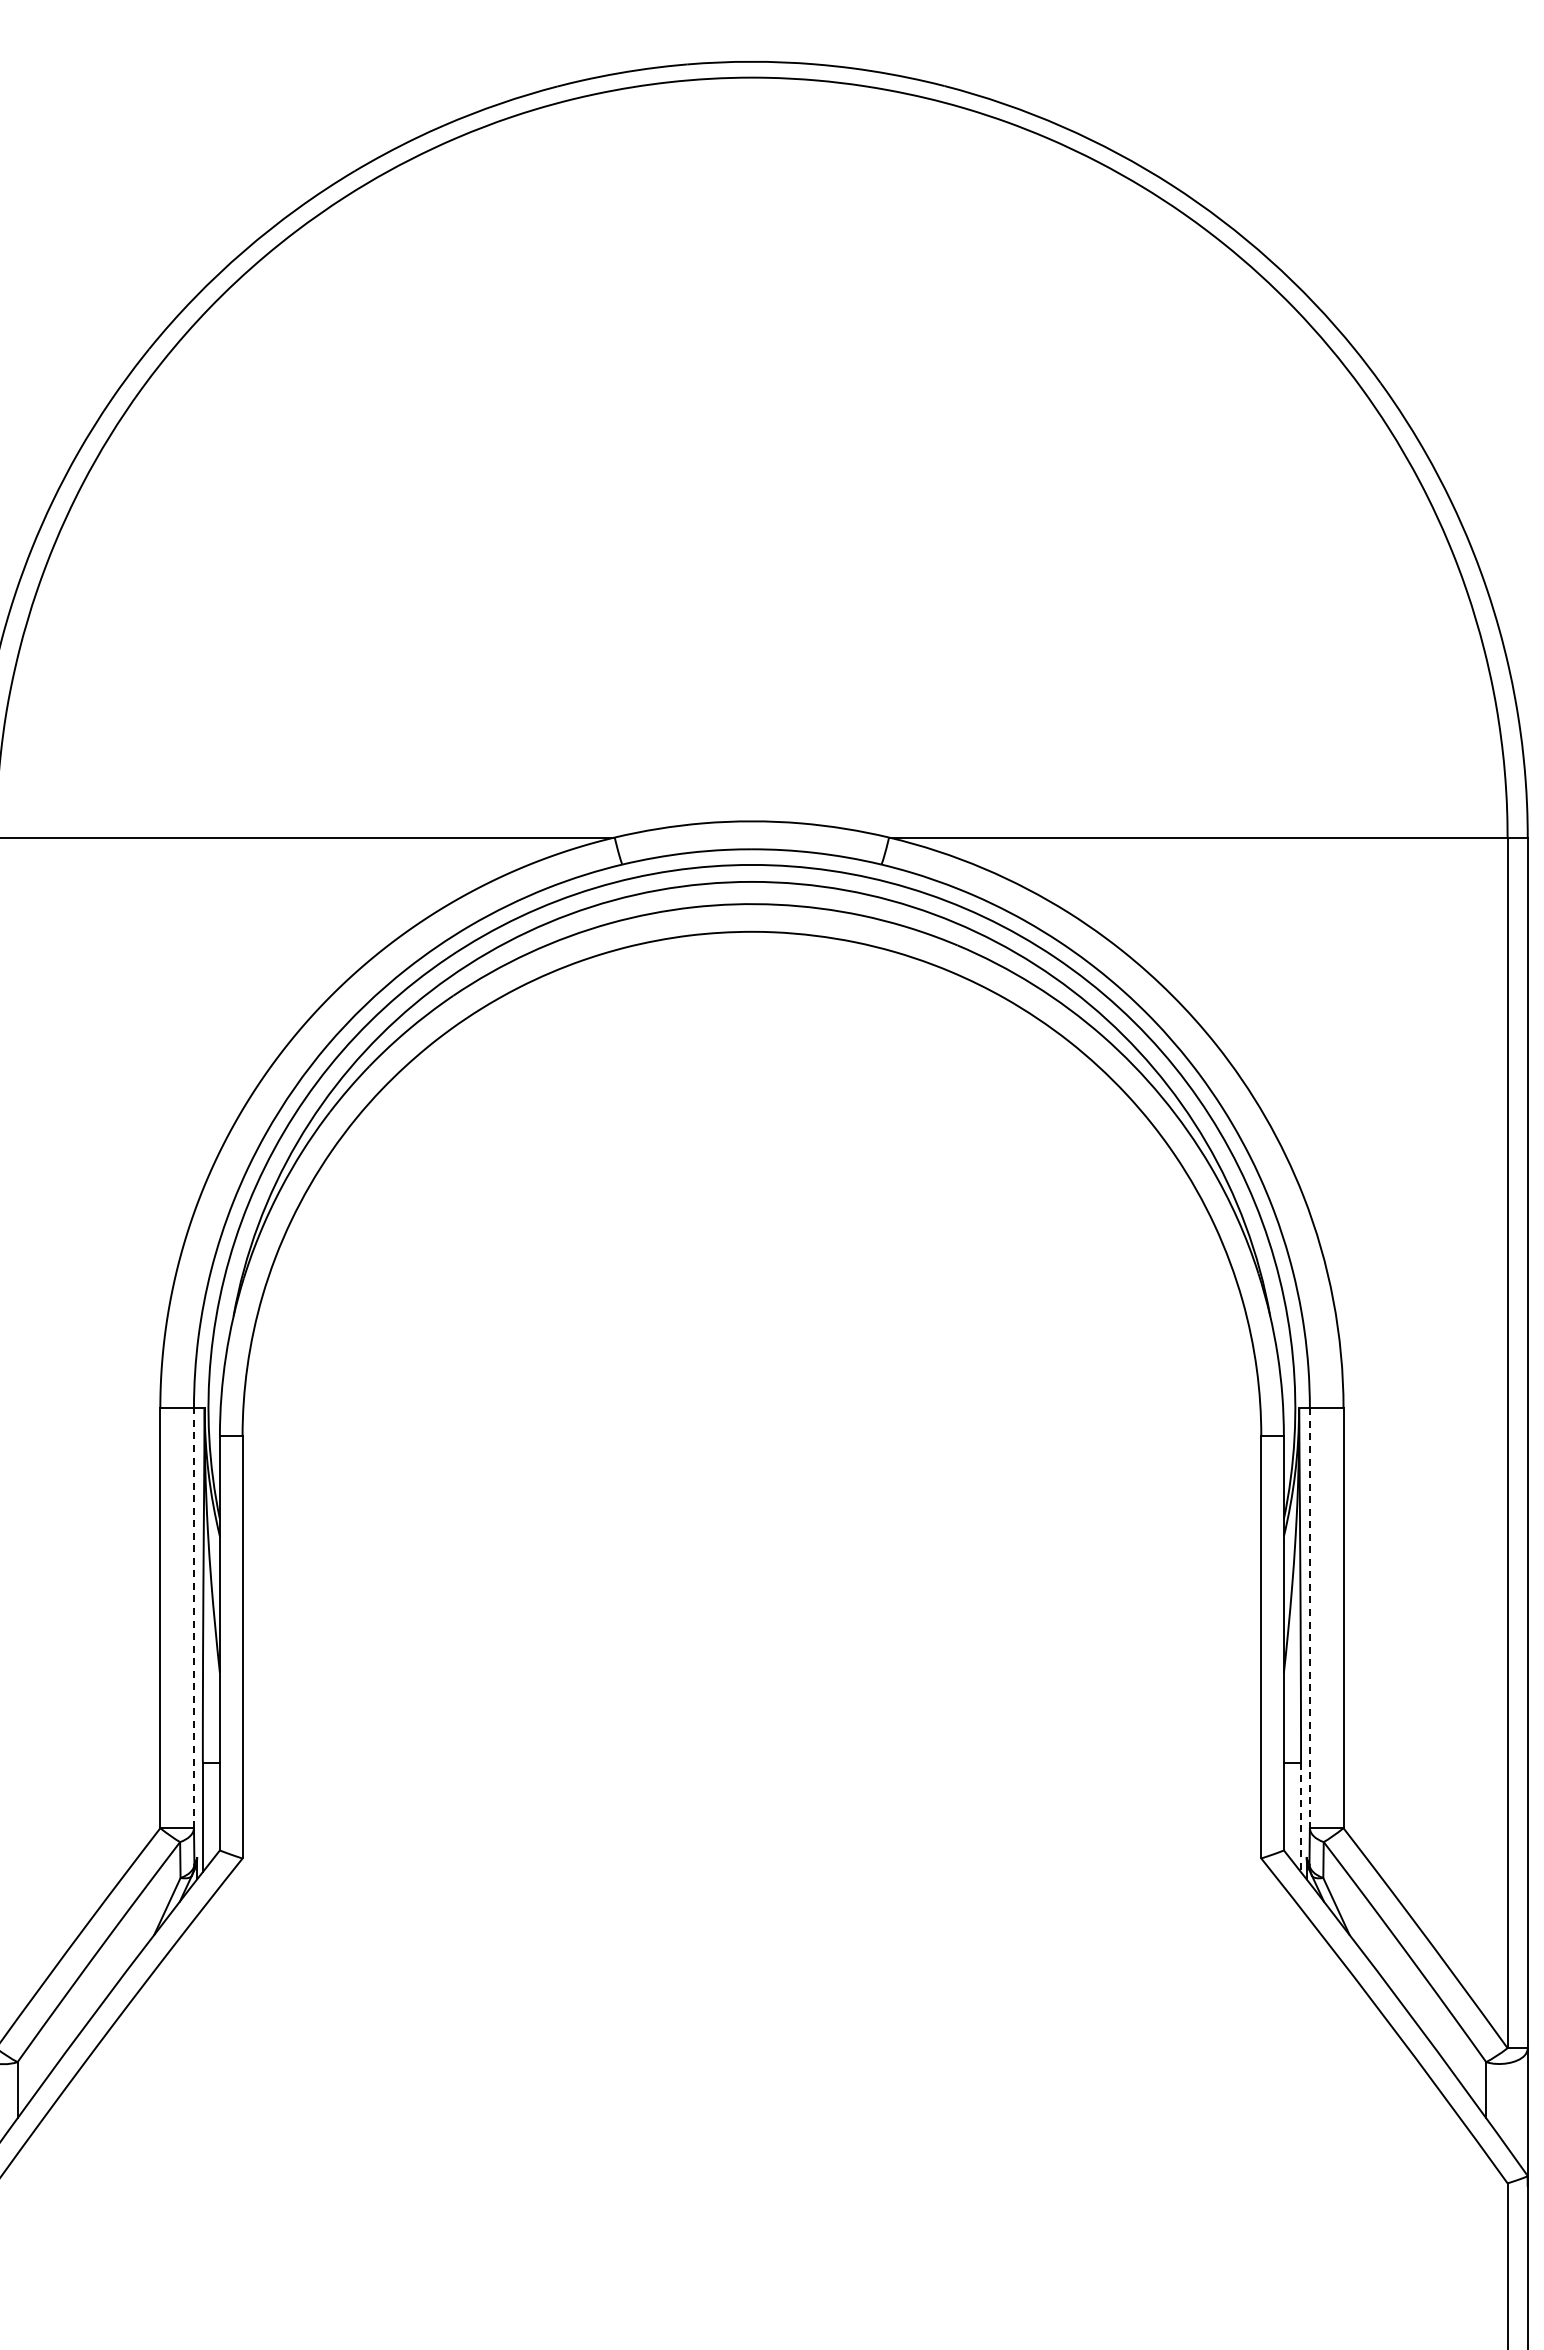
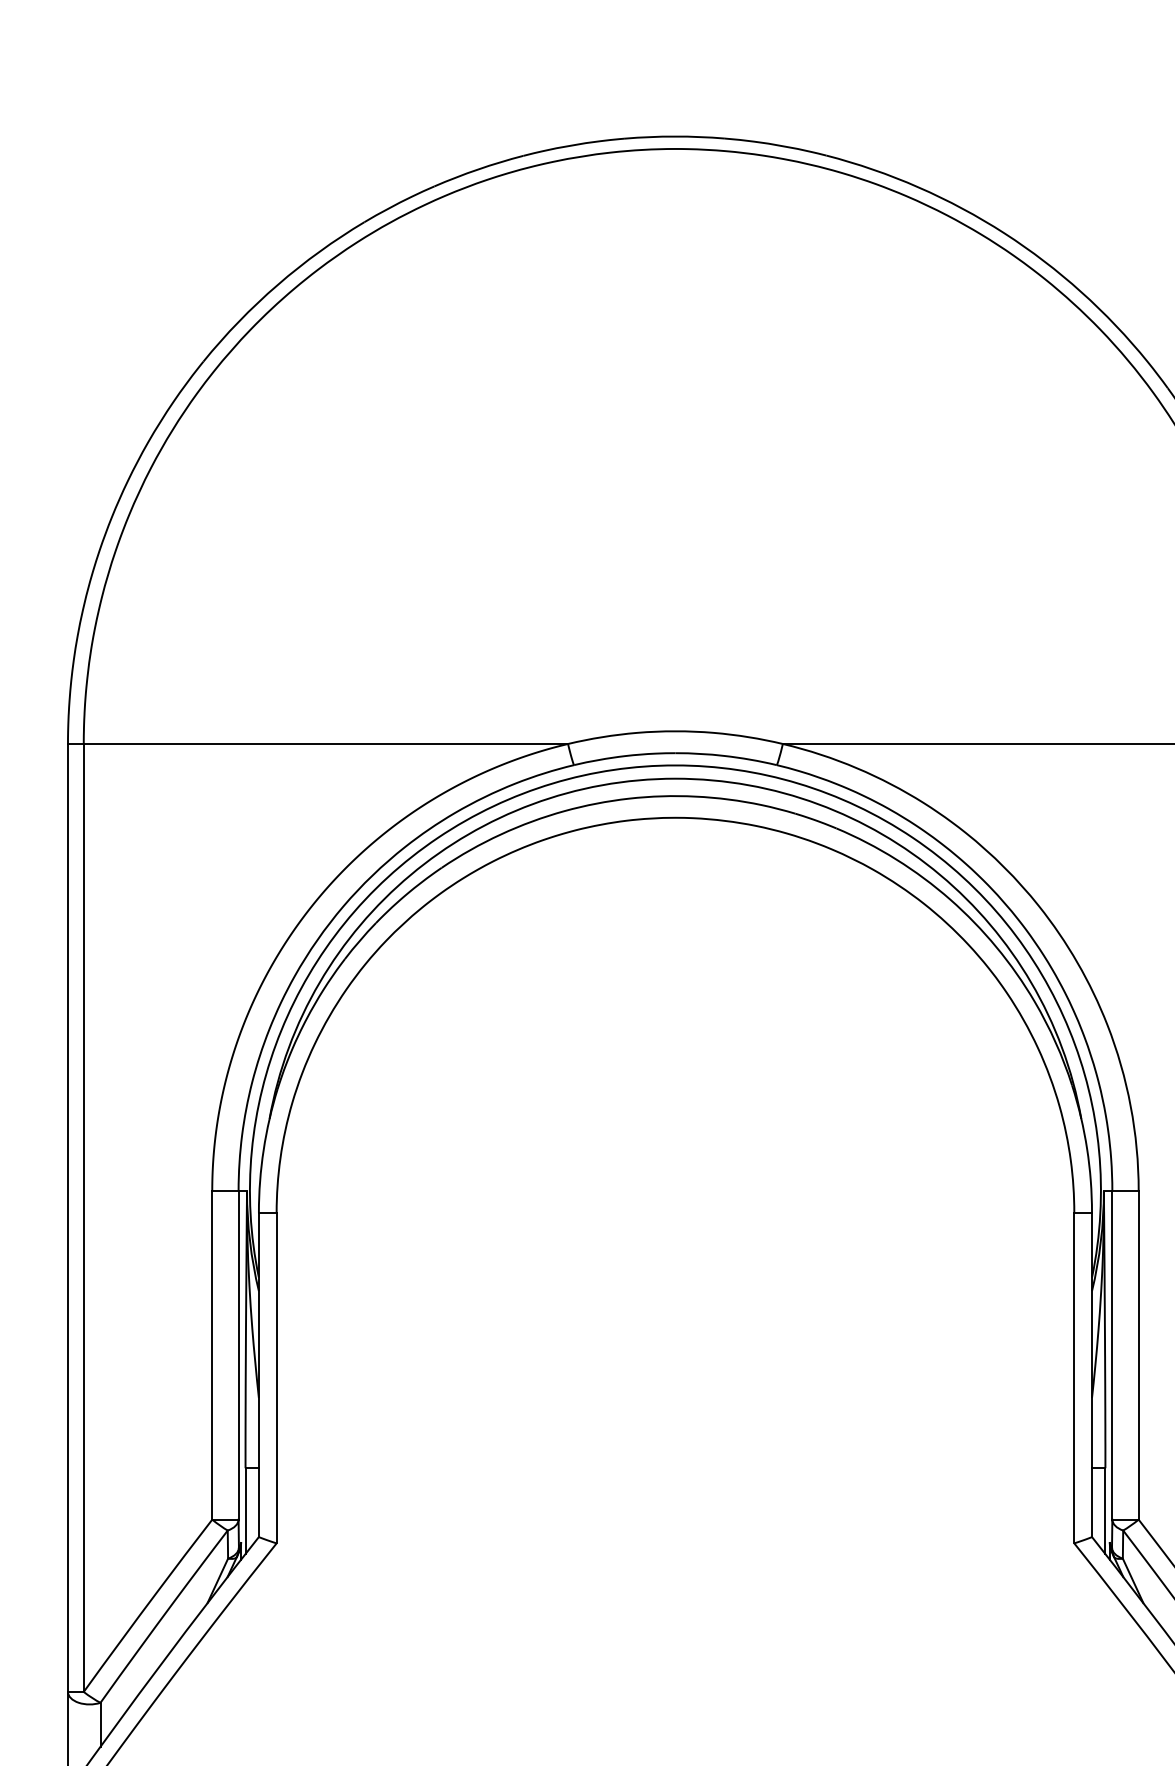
line: (193, 1618) -> (238, 1355), dashed -> solid
line: (1309, 1618) -> (1112, 1355), dashed -> solid
line: (1301, 1817) -> (1105, 1511), dashed -> solid

